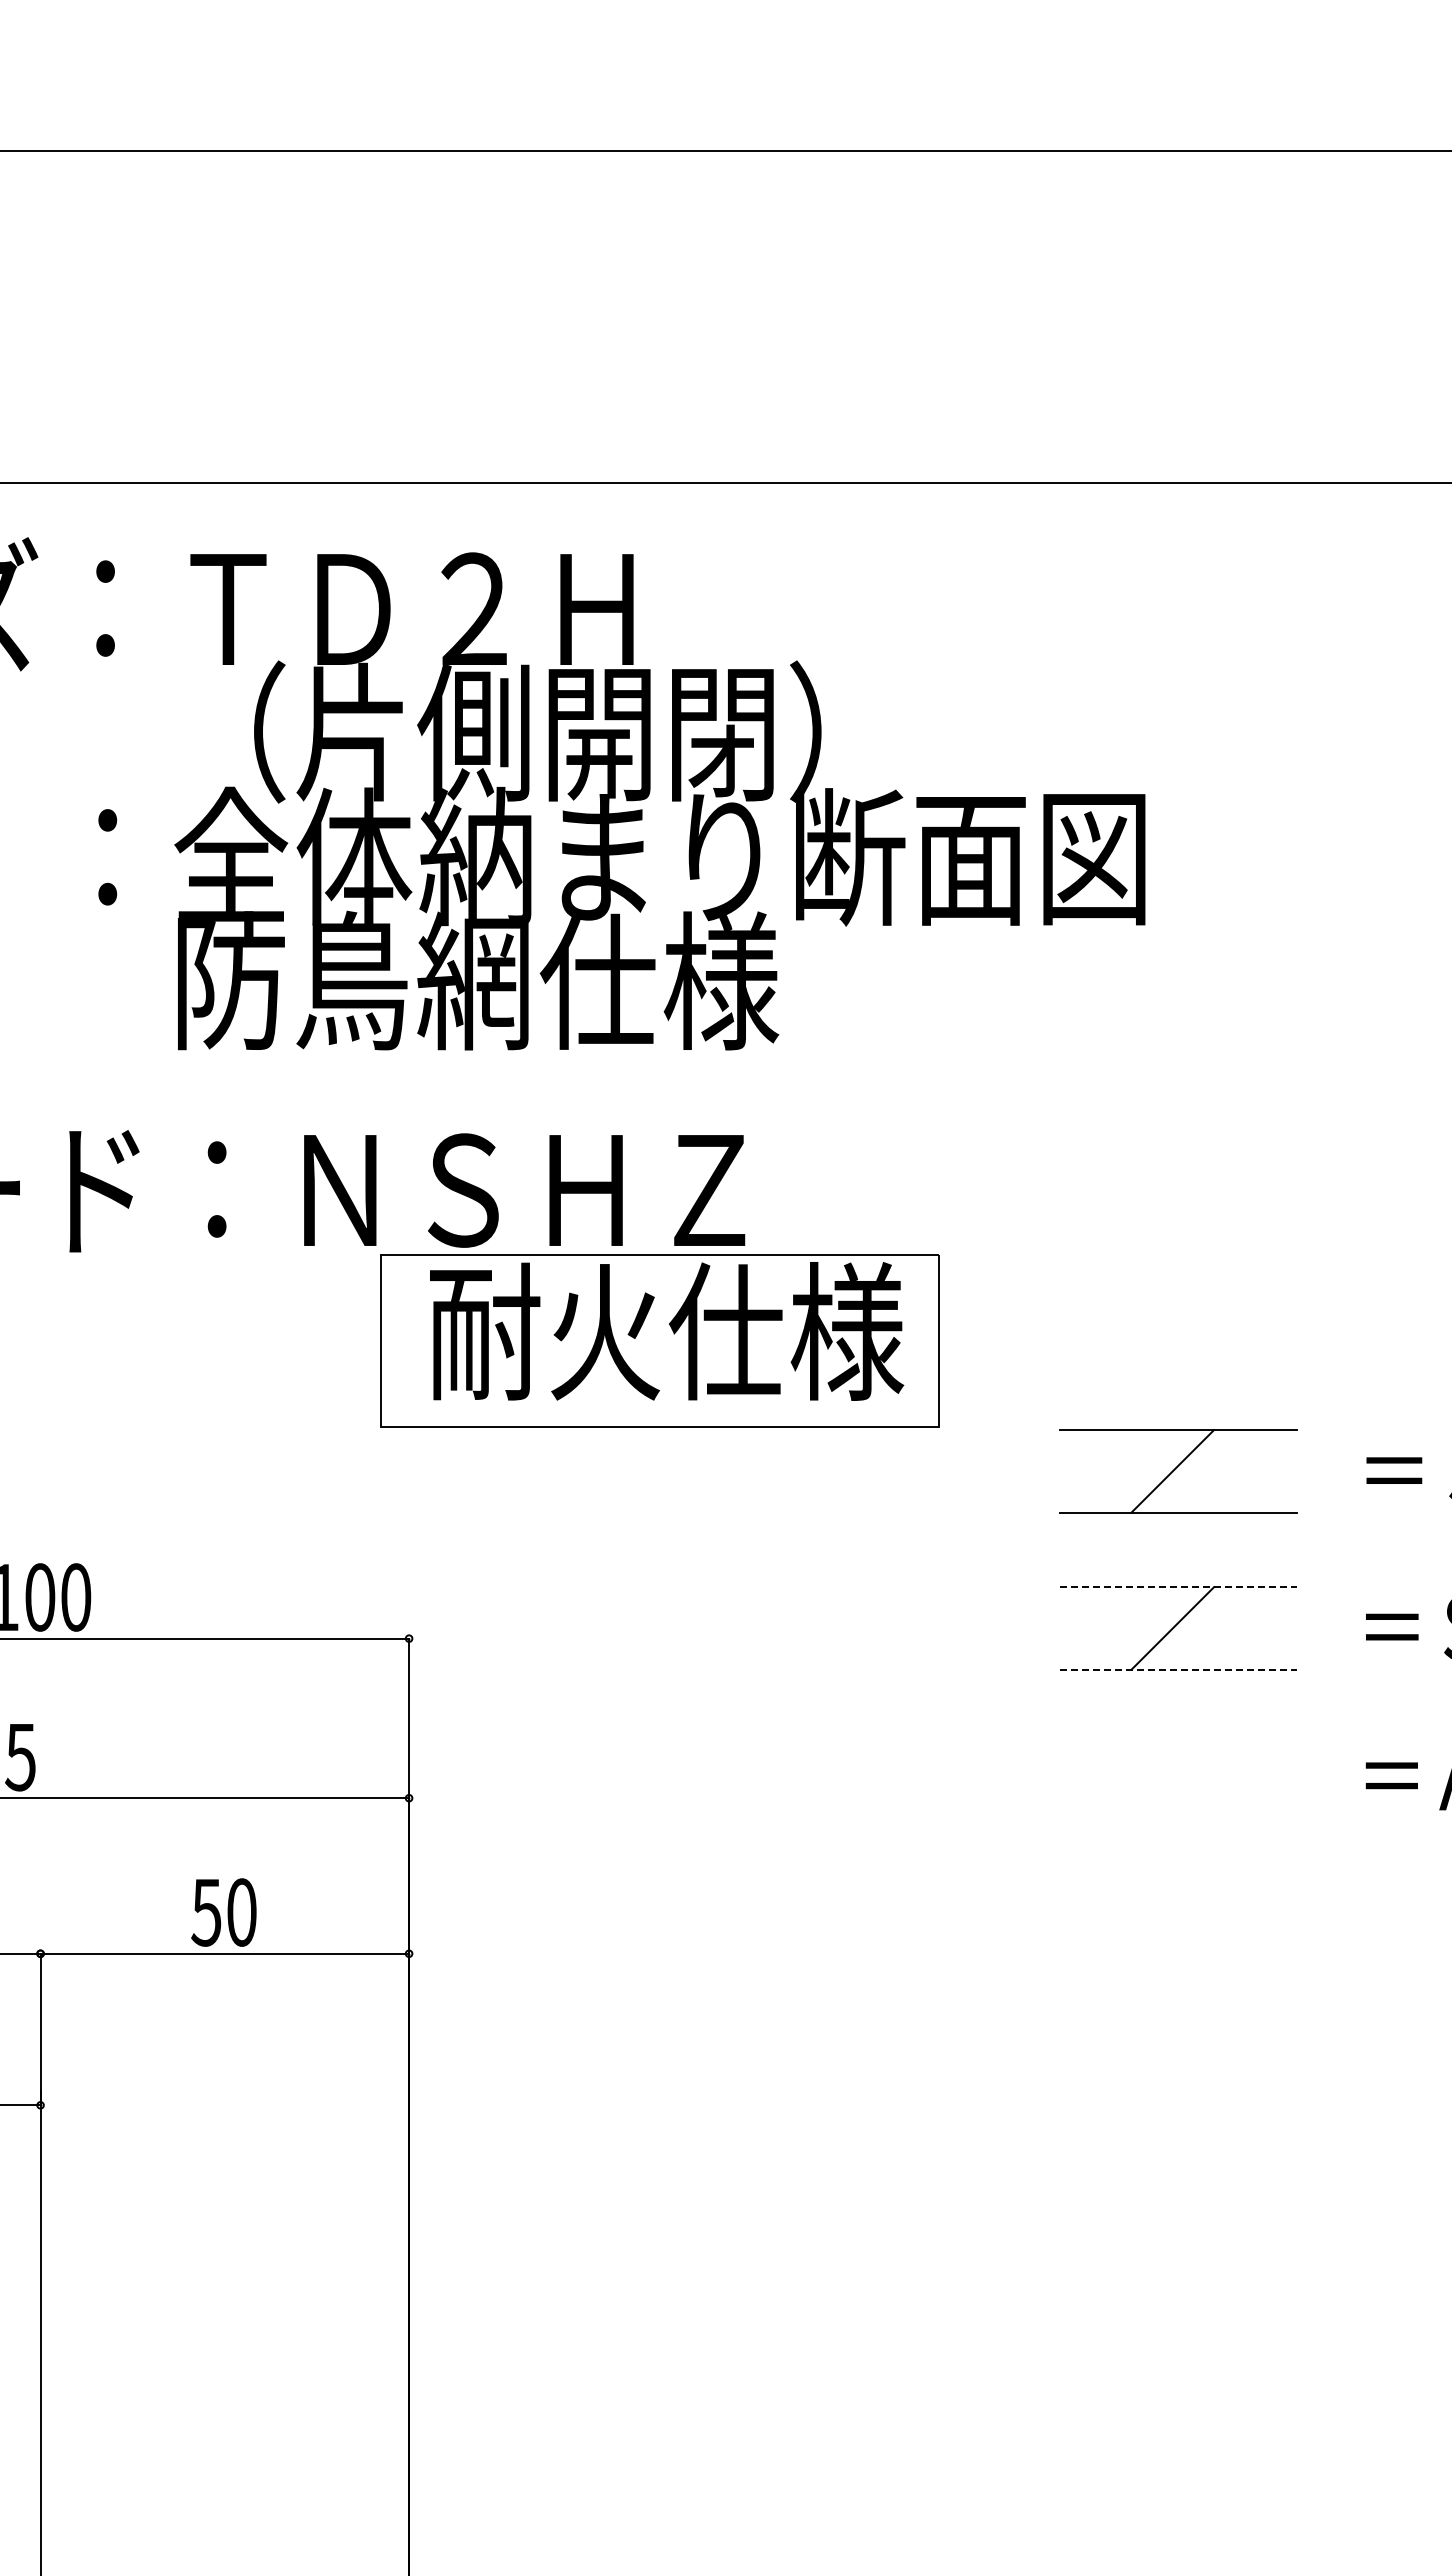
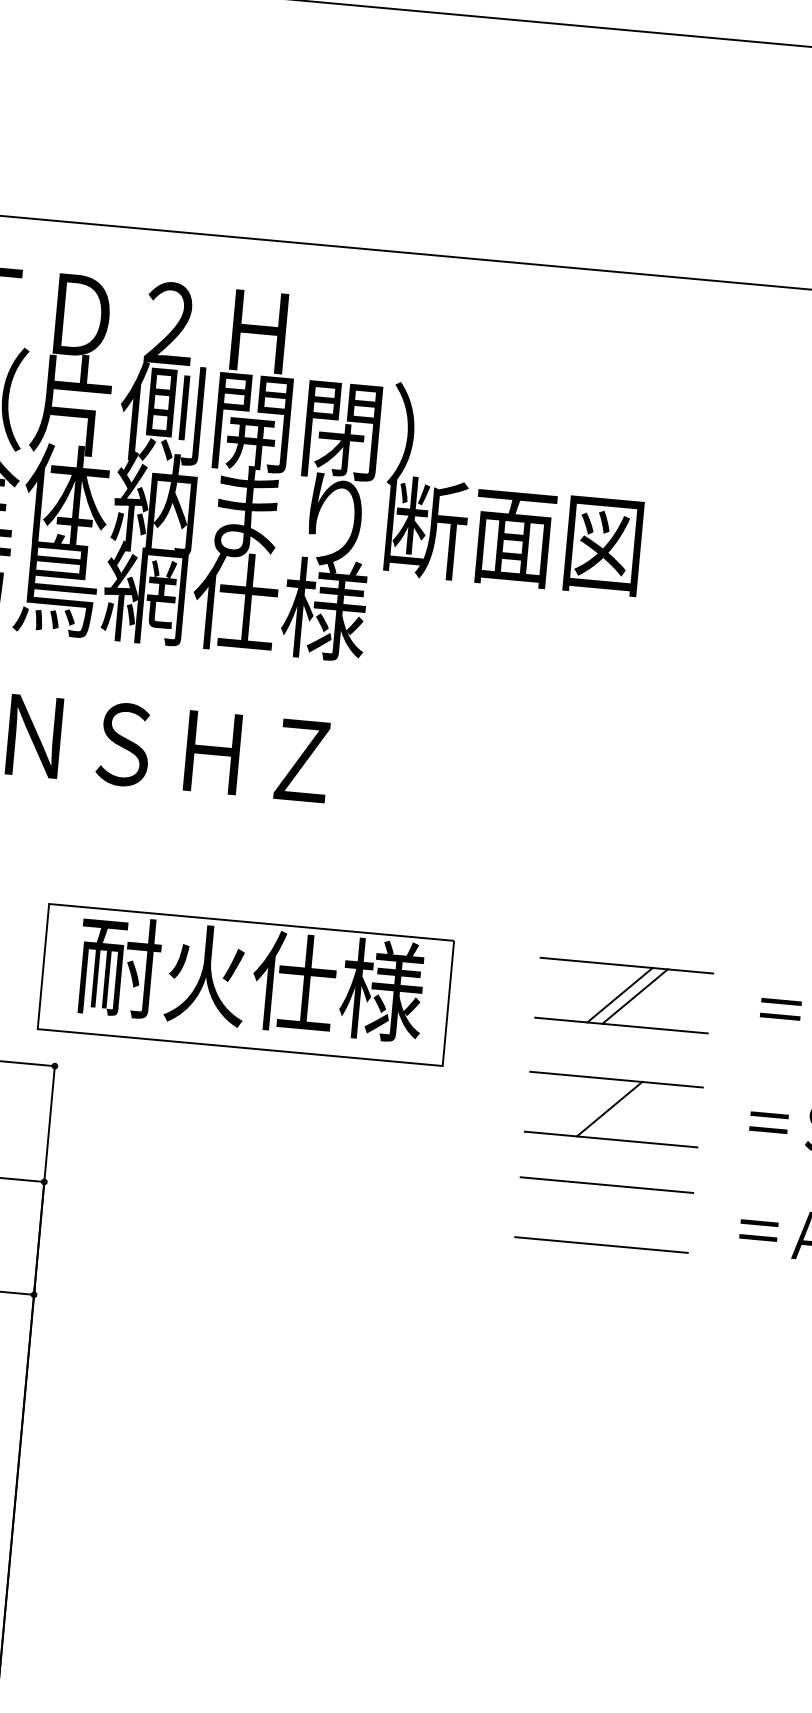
part: (659, 1340) -> (245, 984), moved
line: (1193, 1471) -> (635, 996), added
line: (1178, 1587) -> (616, 1079), dashed -> solid
line: (1178, 1669) -> (611, 1139), dashed -> solid
line: (1178, 1732) -> (606, 1185), added
line: (1178, 1815) -> (601, 1245), added

